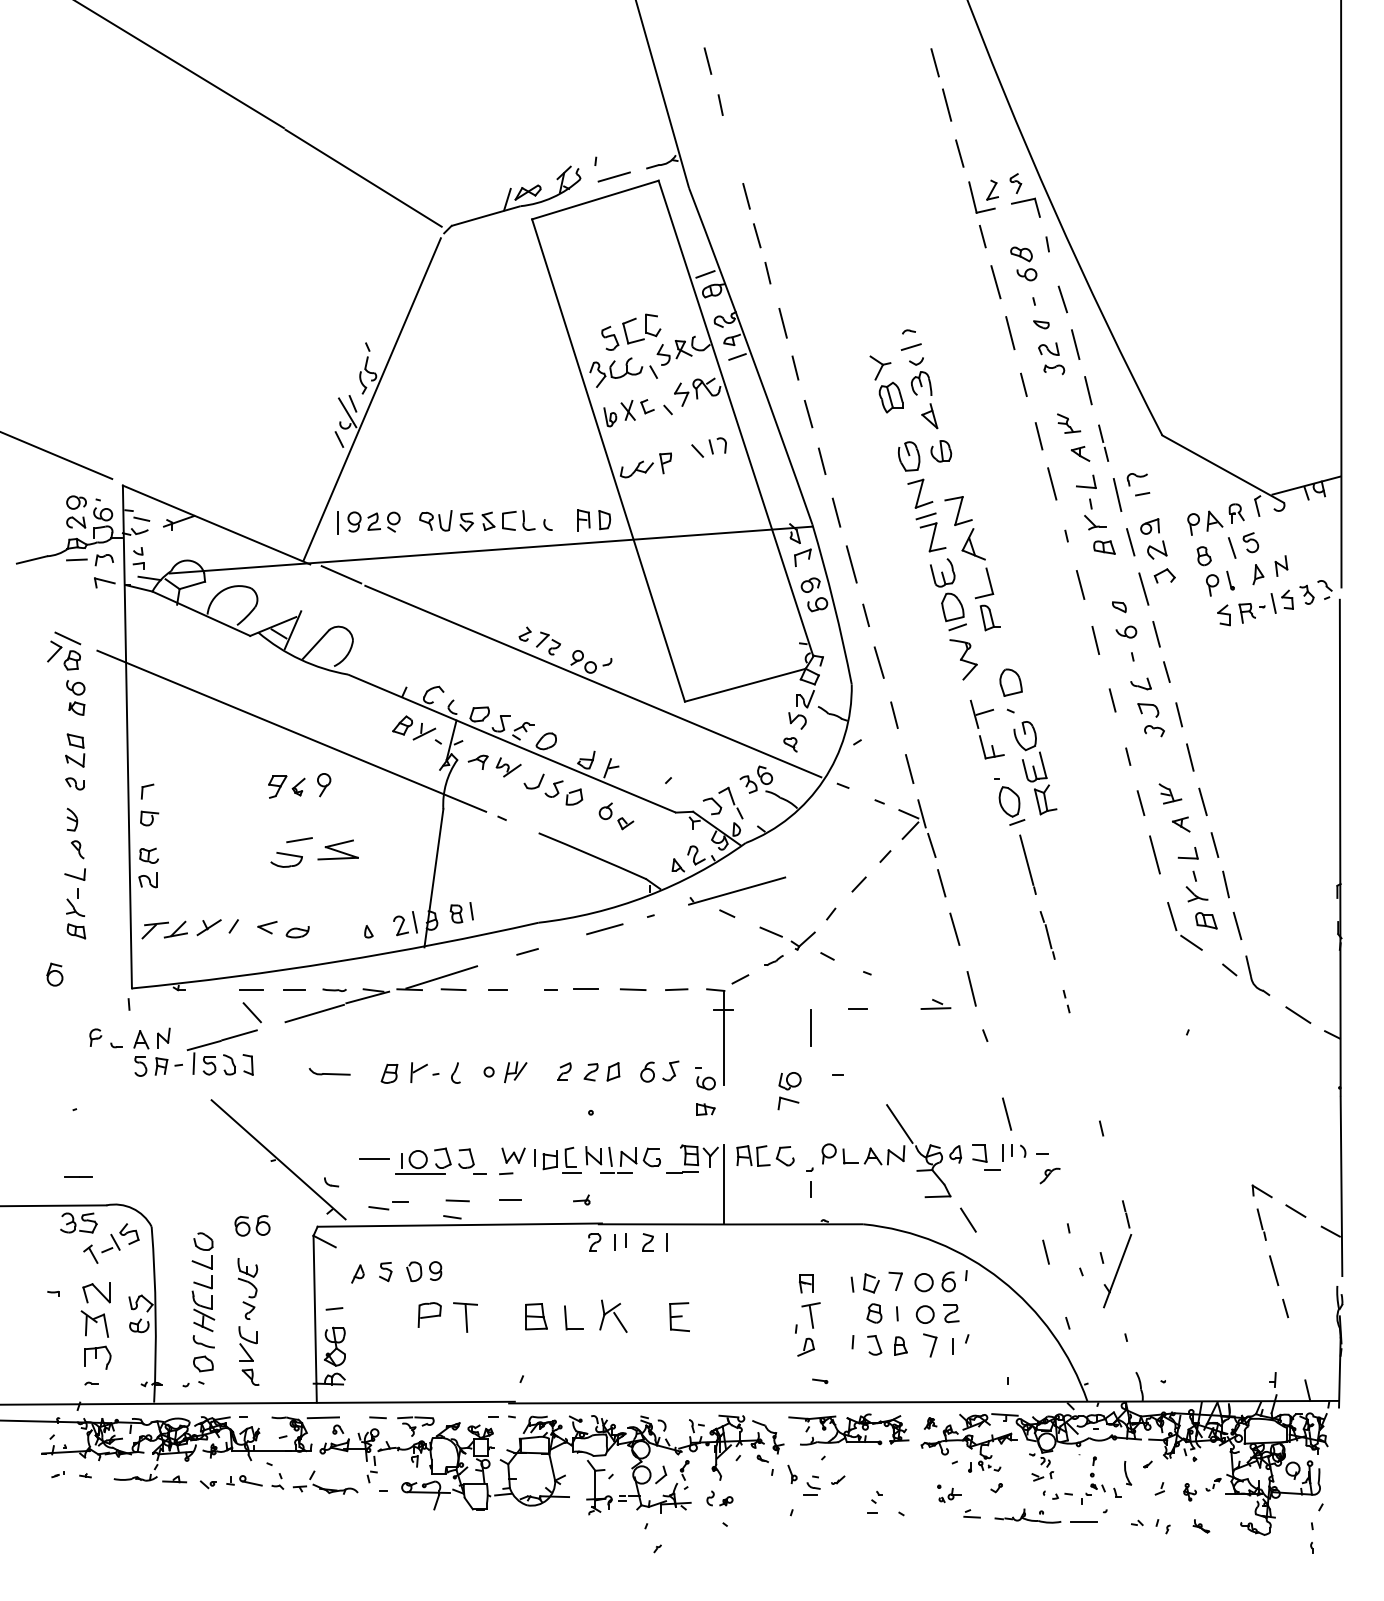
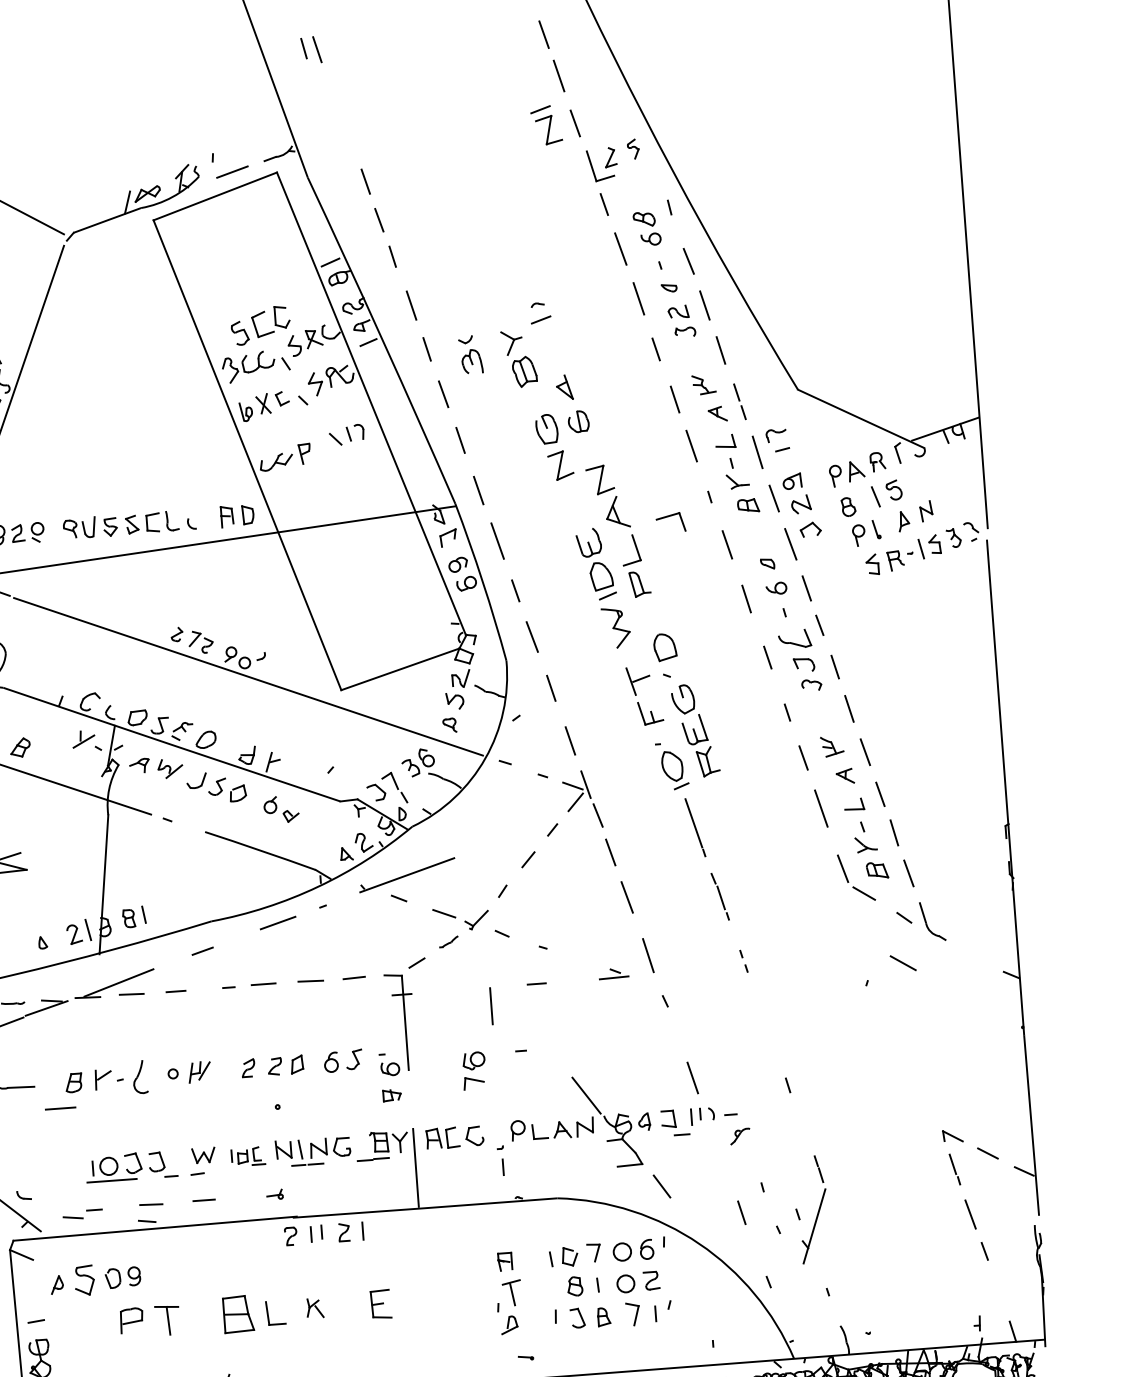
line: (720, 104) -> (303, 48), moved
part: (1025, 207) -> (670, 522), moved
part: (920, 376) -> (470, 354), moved
part: (930, 532) -> (546, 125), moved
part: (1140, 683) -> (794, 638), size x1.6
part: (402, 725) -> (20, 747), moved
line: (1298, 1014) -> (903, 962), moved
part: (455, 1072) -> (139, 1076), size x1.6
line: (374, 1158) -> (60, 1107), moved
part: (557, 1159) -> (247, 1156), size x0.7
part: (385, 1272) -> (84, 1281), size x1.6
part: (613, 1315) -> (315, 1307), size x0.6
part: (536, 1316) -> (238, 1314), size x1.4

